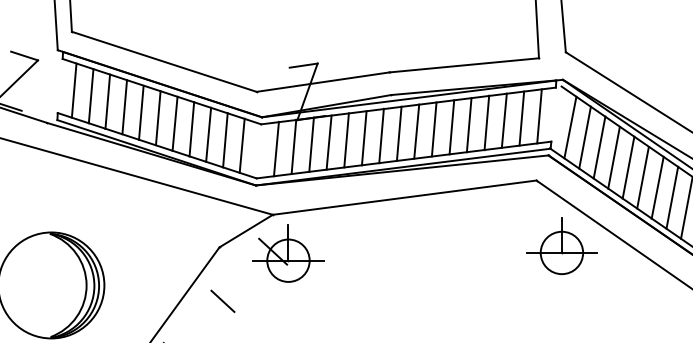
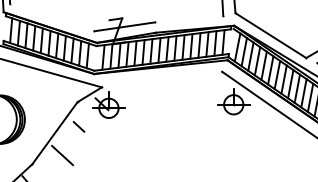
line: (164, 61) -> (52, 17), removed
line: (464, 63) -> (189, 18), removed
line: (403, 197) -> (161, 79), removed

